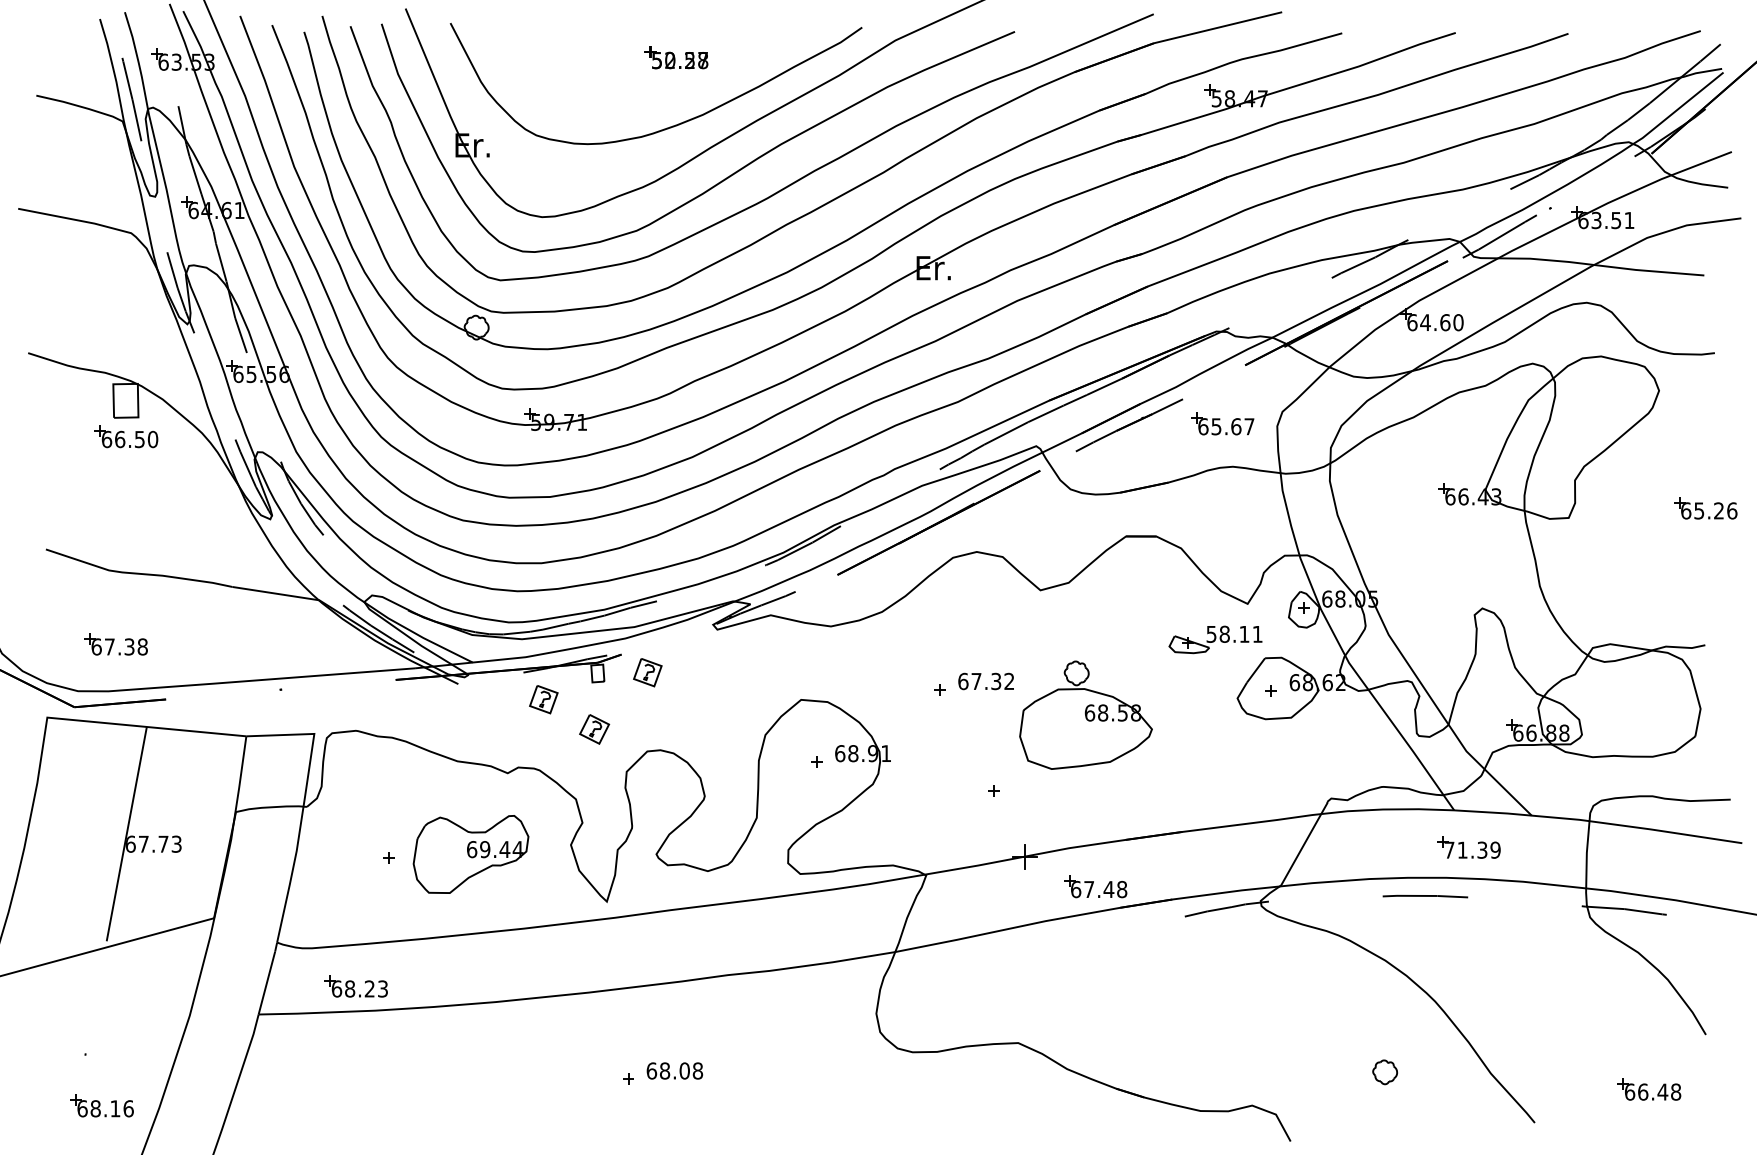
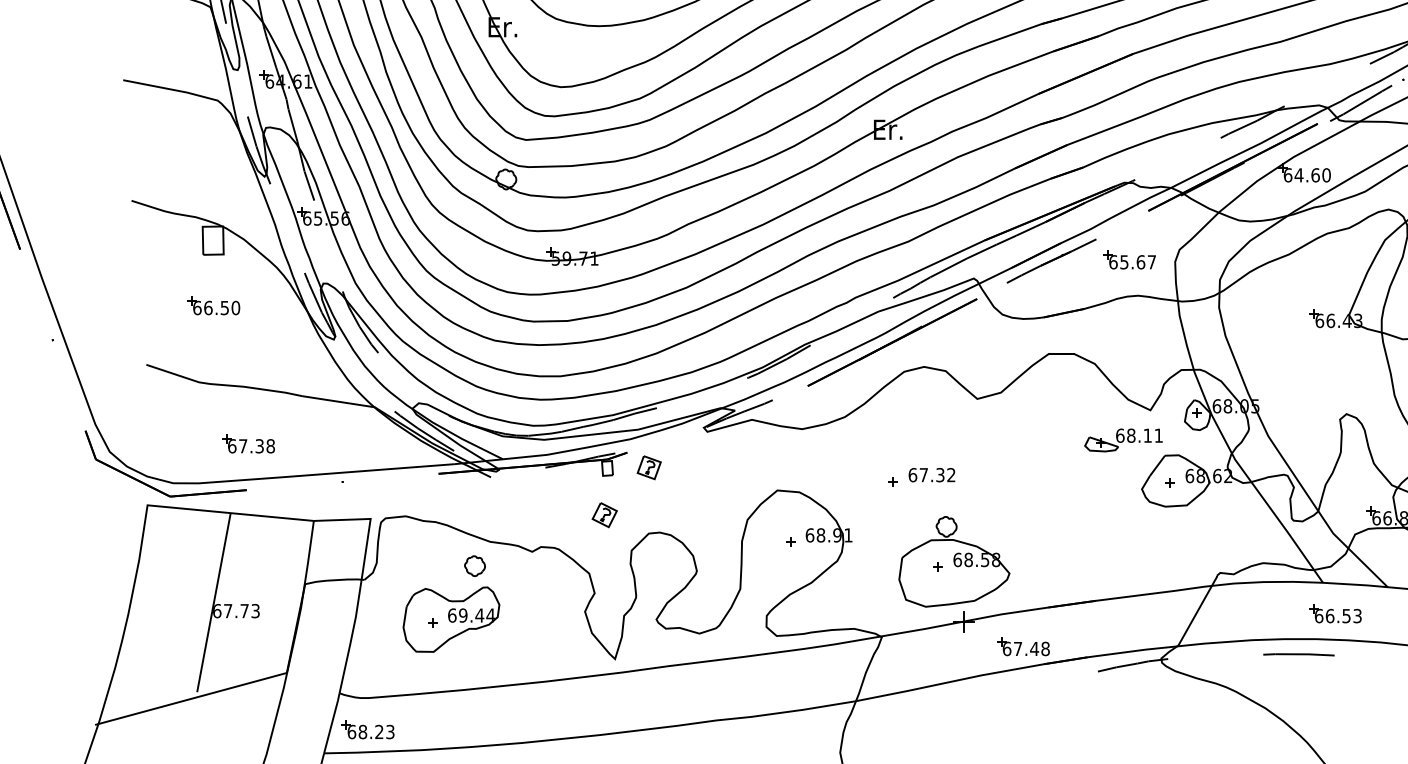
part: (126, 436) -> (213, 305), moved
text: (1211, 633) -> (1120, 435), 58.11 -> 68.11
part: (115, 644) -> (247, 444), moved
part: (543, 699) -> (562, 490), removed
part: (1085, 714) -> (953, 561), moved
part: (439, 790) -> (475, 566), added
text: (1472, 849) -> (1338, 615), 71.39 -> 66.53
part: (470, 854) -> (450, 619), moved
part: (355, 986) -> (367, 729), moved

